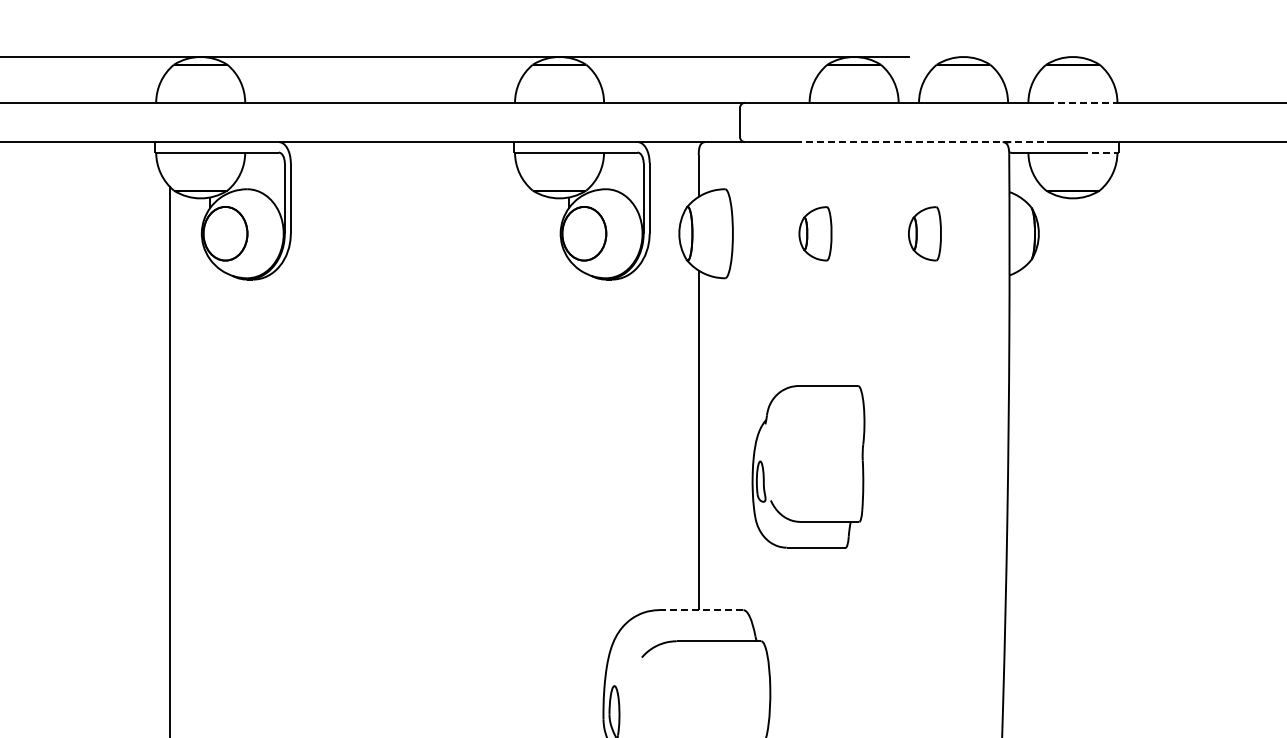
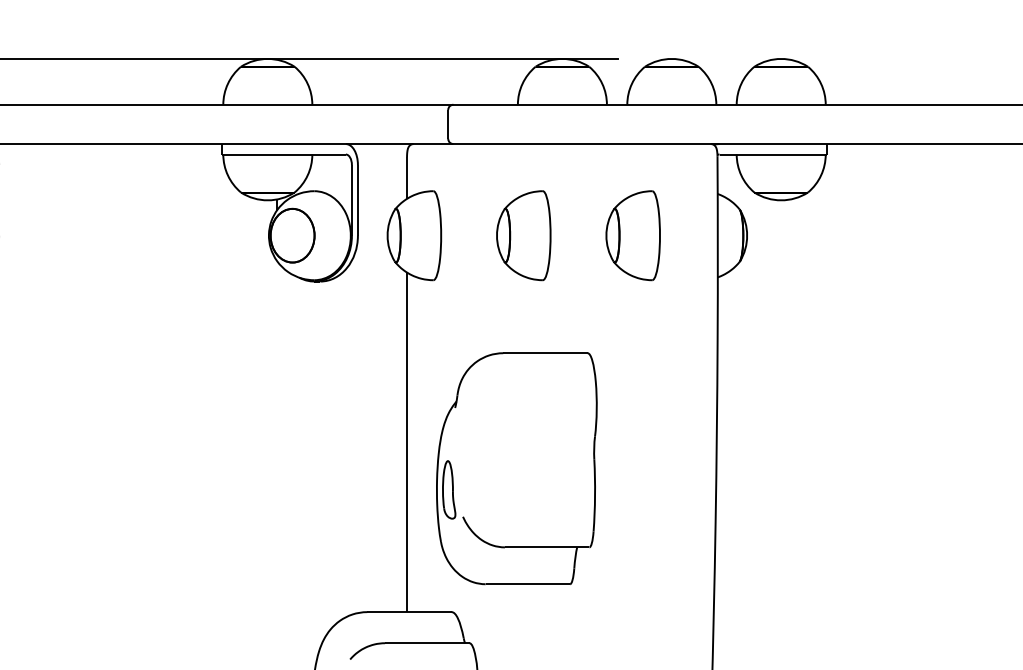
line: (1081, 102) -> (789, 104), dashed -> solid
line: (920, 142) -> (628, 144), dashed -> solid
line: (1099, 152) -> (807, 154), dashed -> solid
part: (815, 233) -> (523, 235), size x1.67
part: (924, 233) -> (632, 235), size x1.67
part: (808, 466) -> (516, 468), size x1.43
line: (700, 610) -> (408, 612), dashed -> solid

